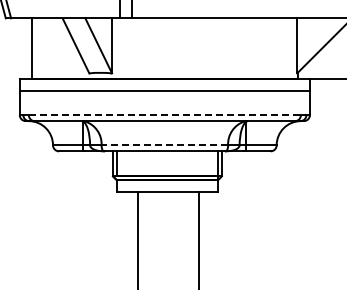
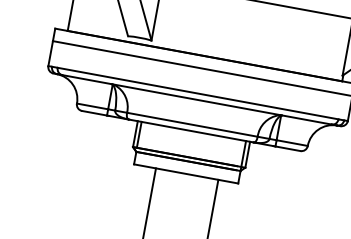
line: (165, 115) -> (198, 94), dashed -> solid
line: (164, 145) -> (191, 124), dashed -> solid

